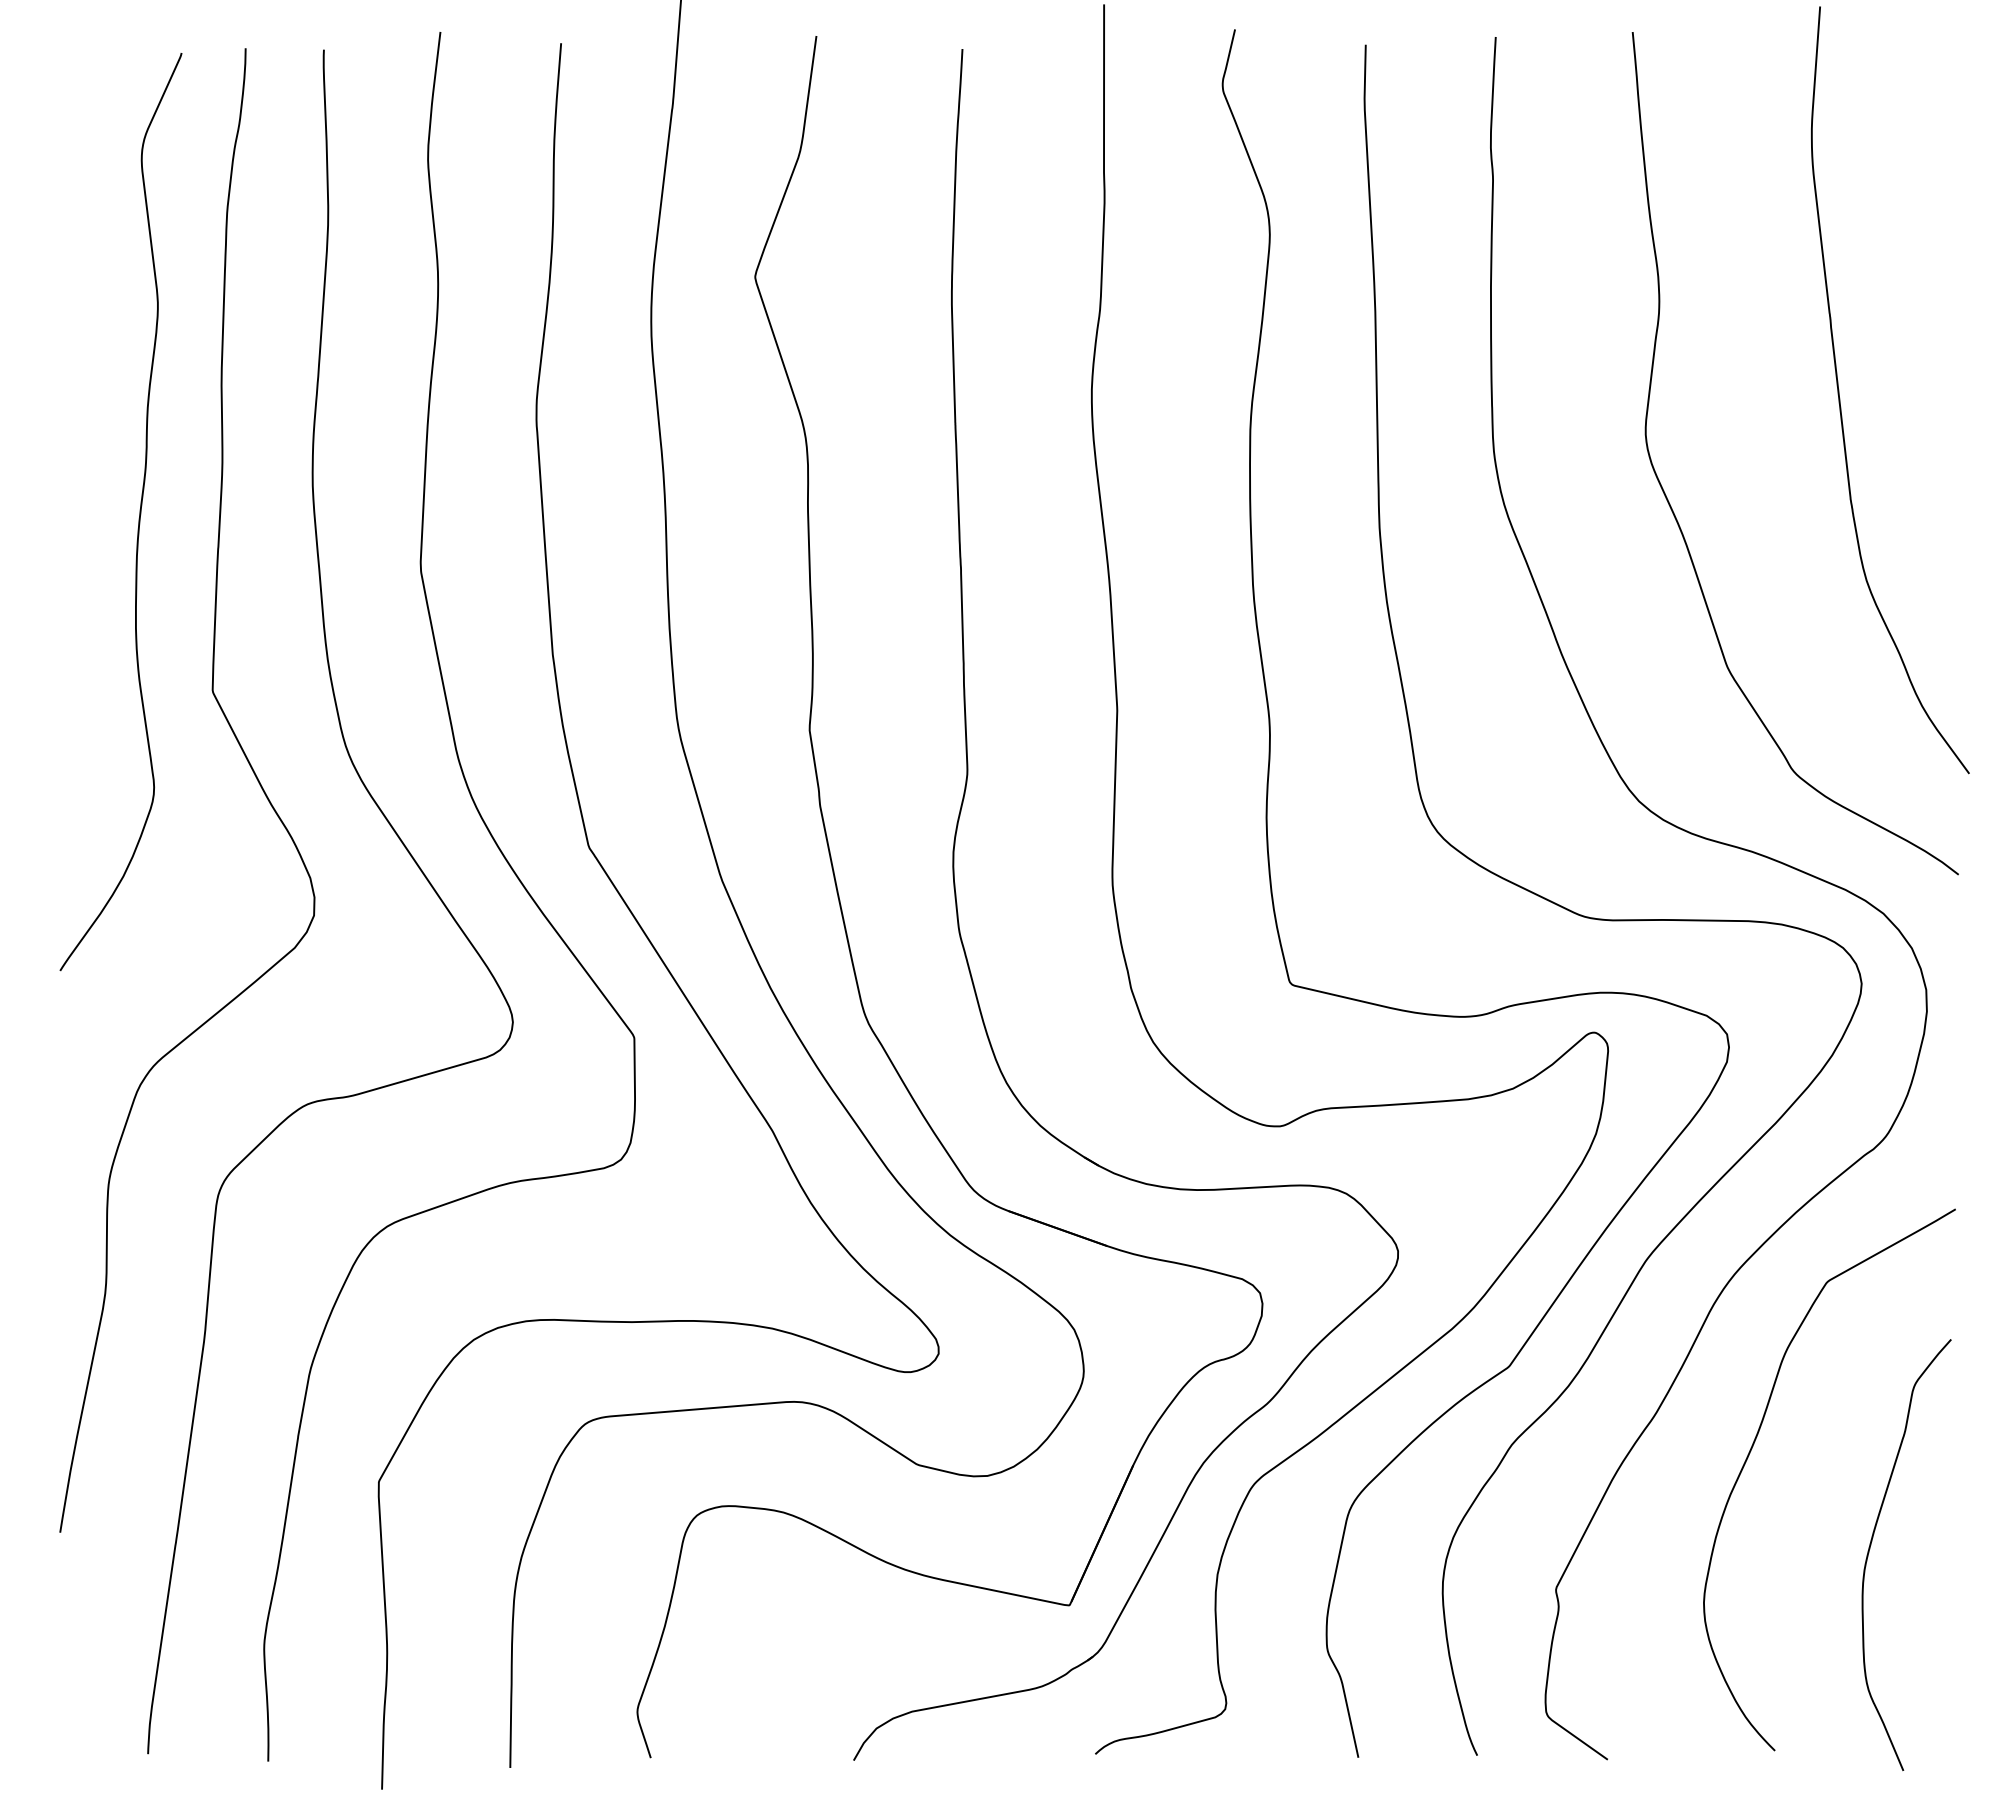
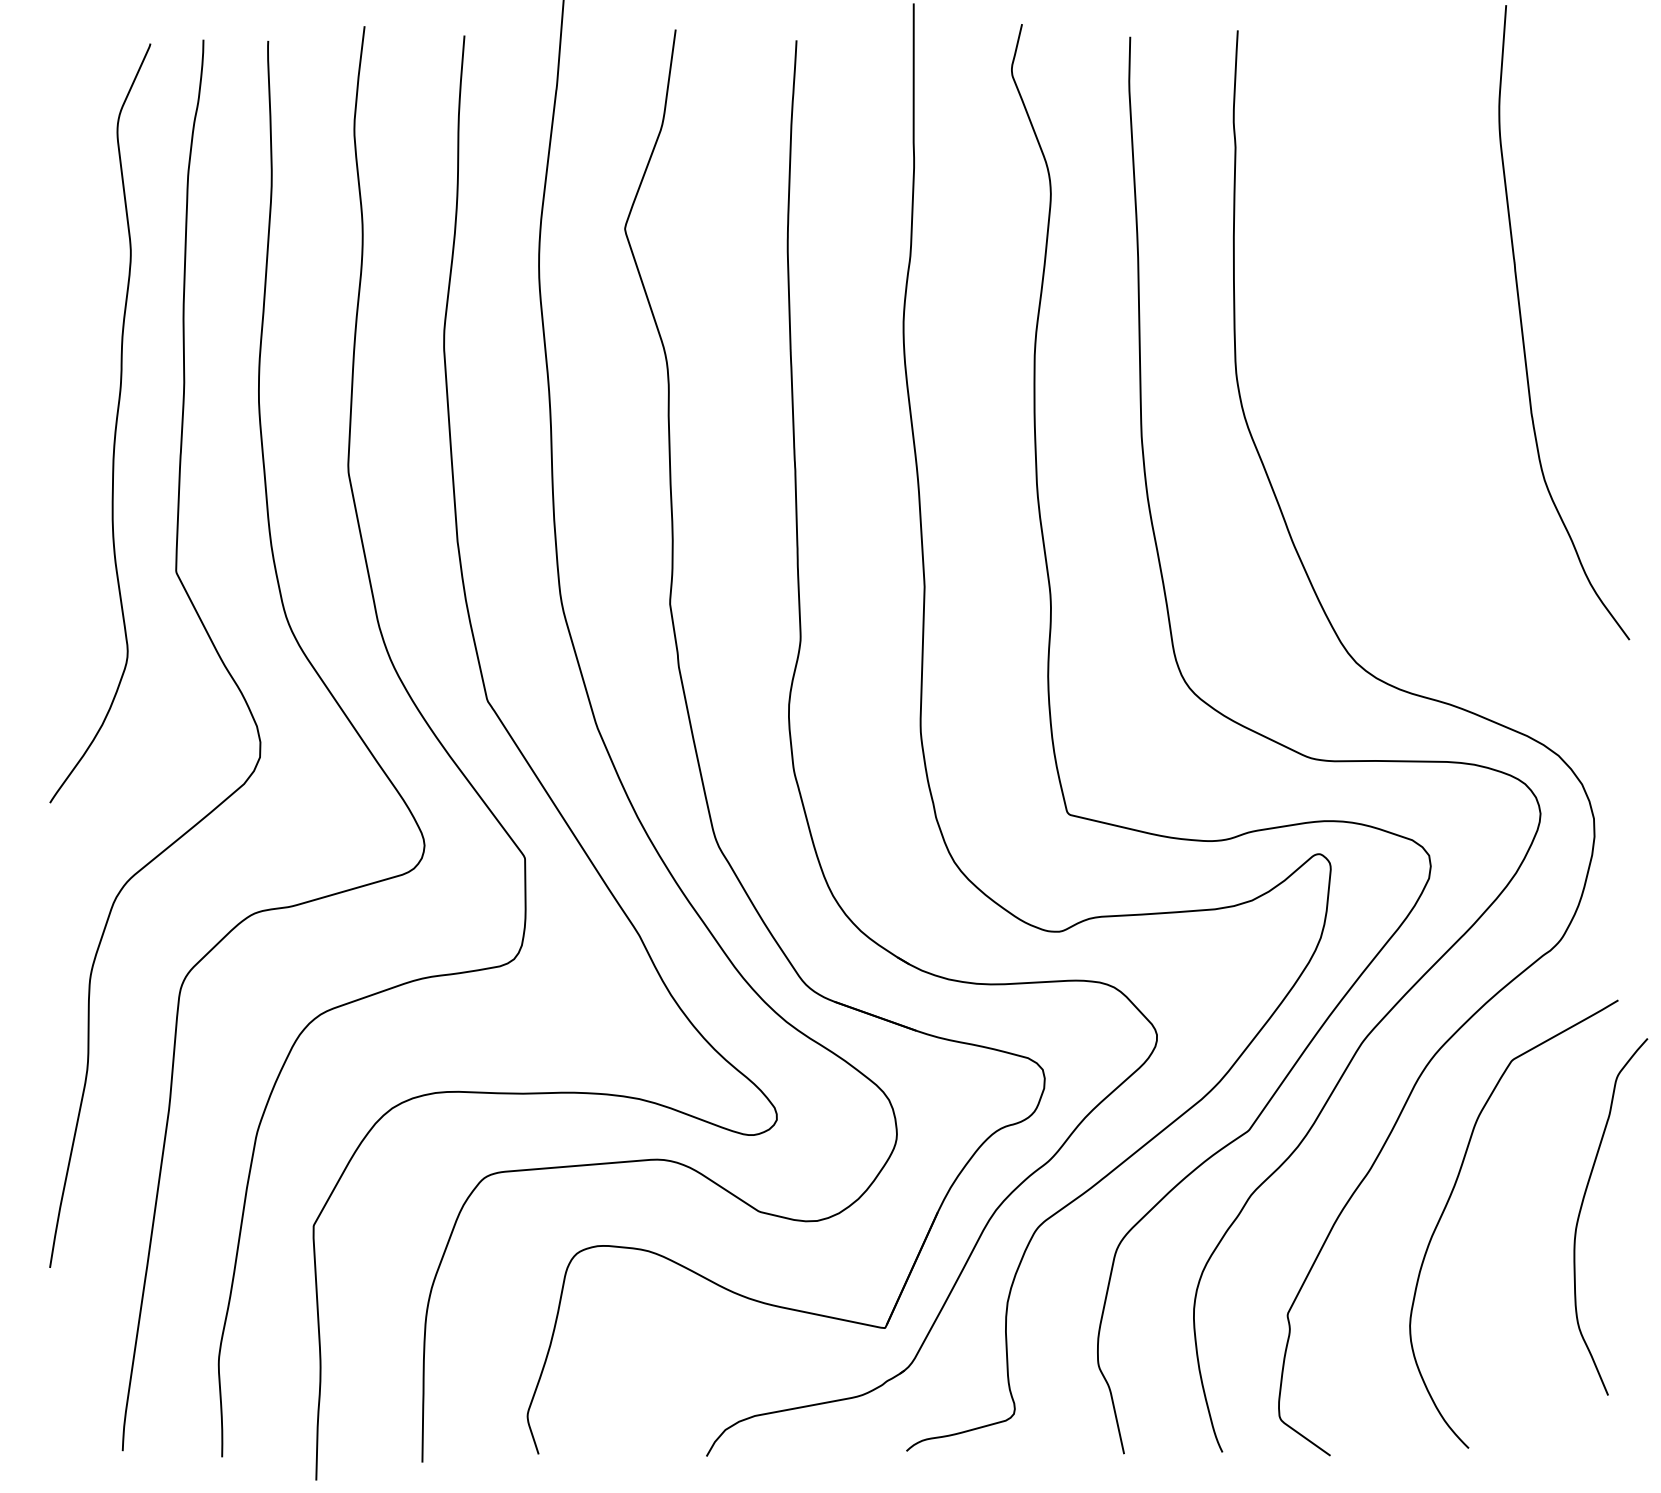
curve: (1674, 512) -> (1385, 423), removed
curve: (1871, 1545) -> (1581, 1209), moved

